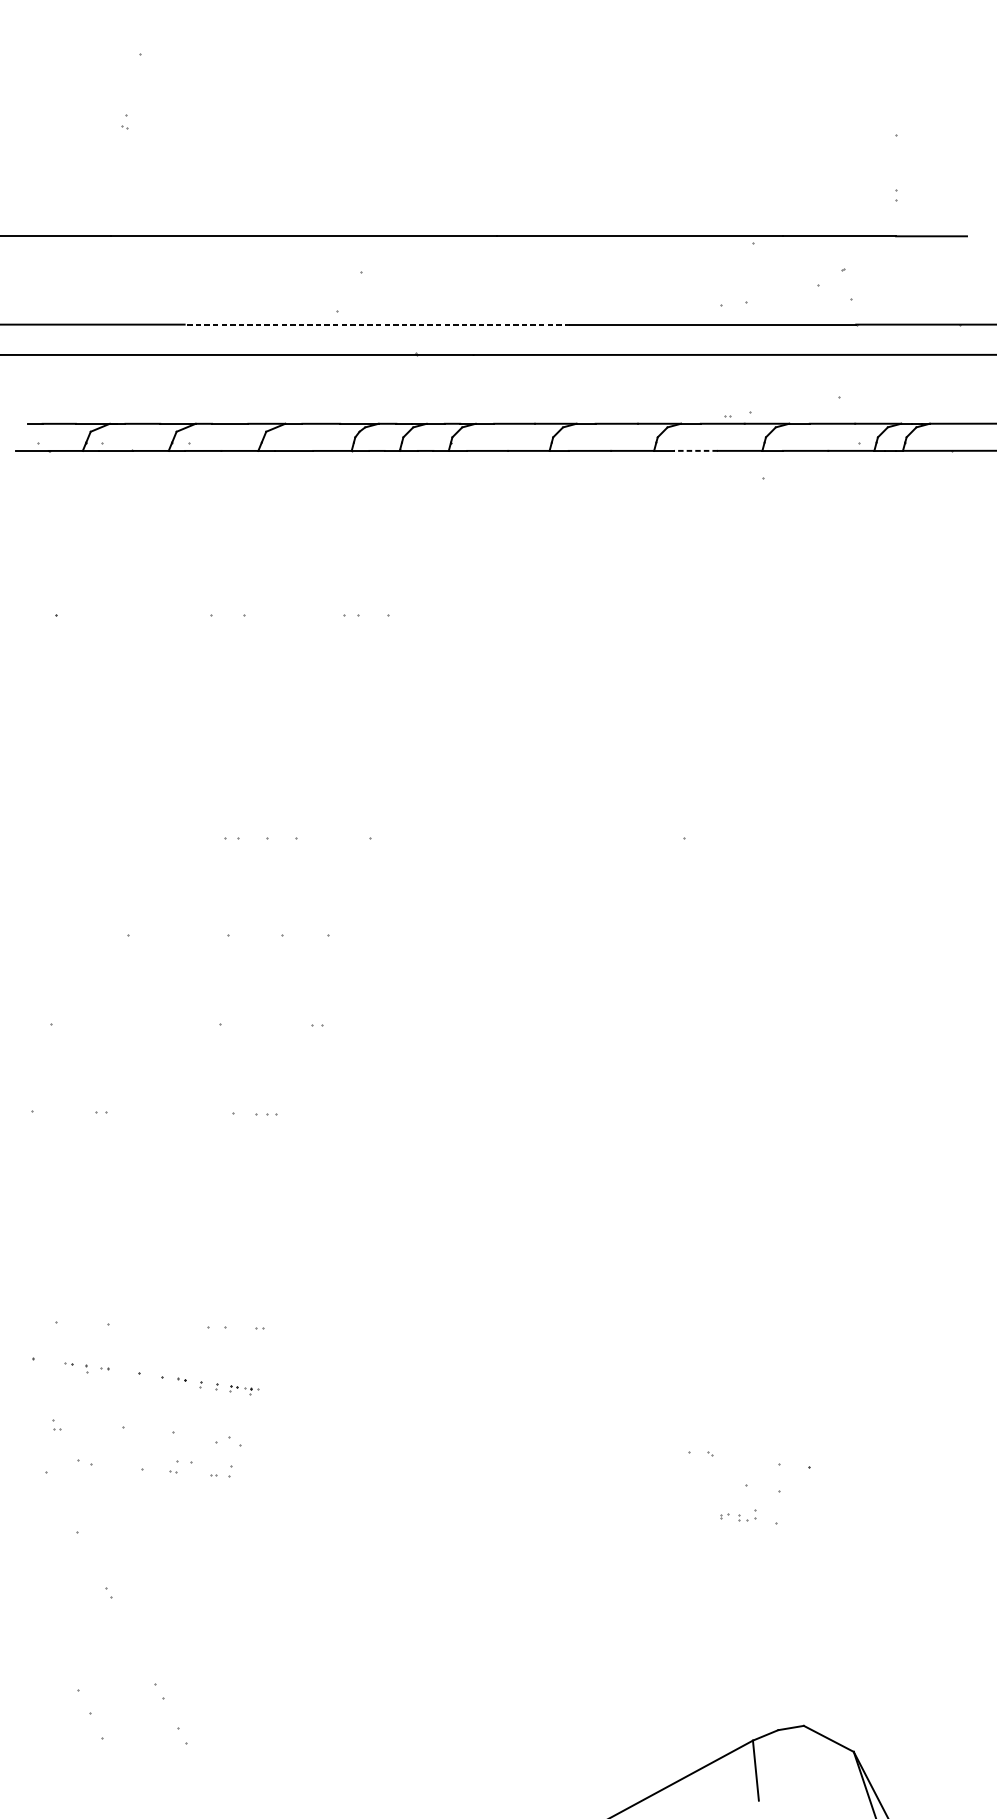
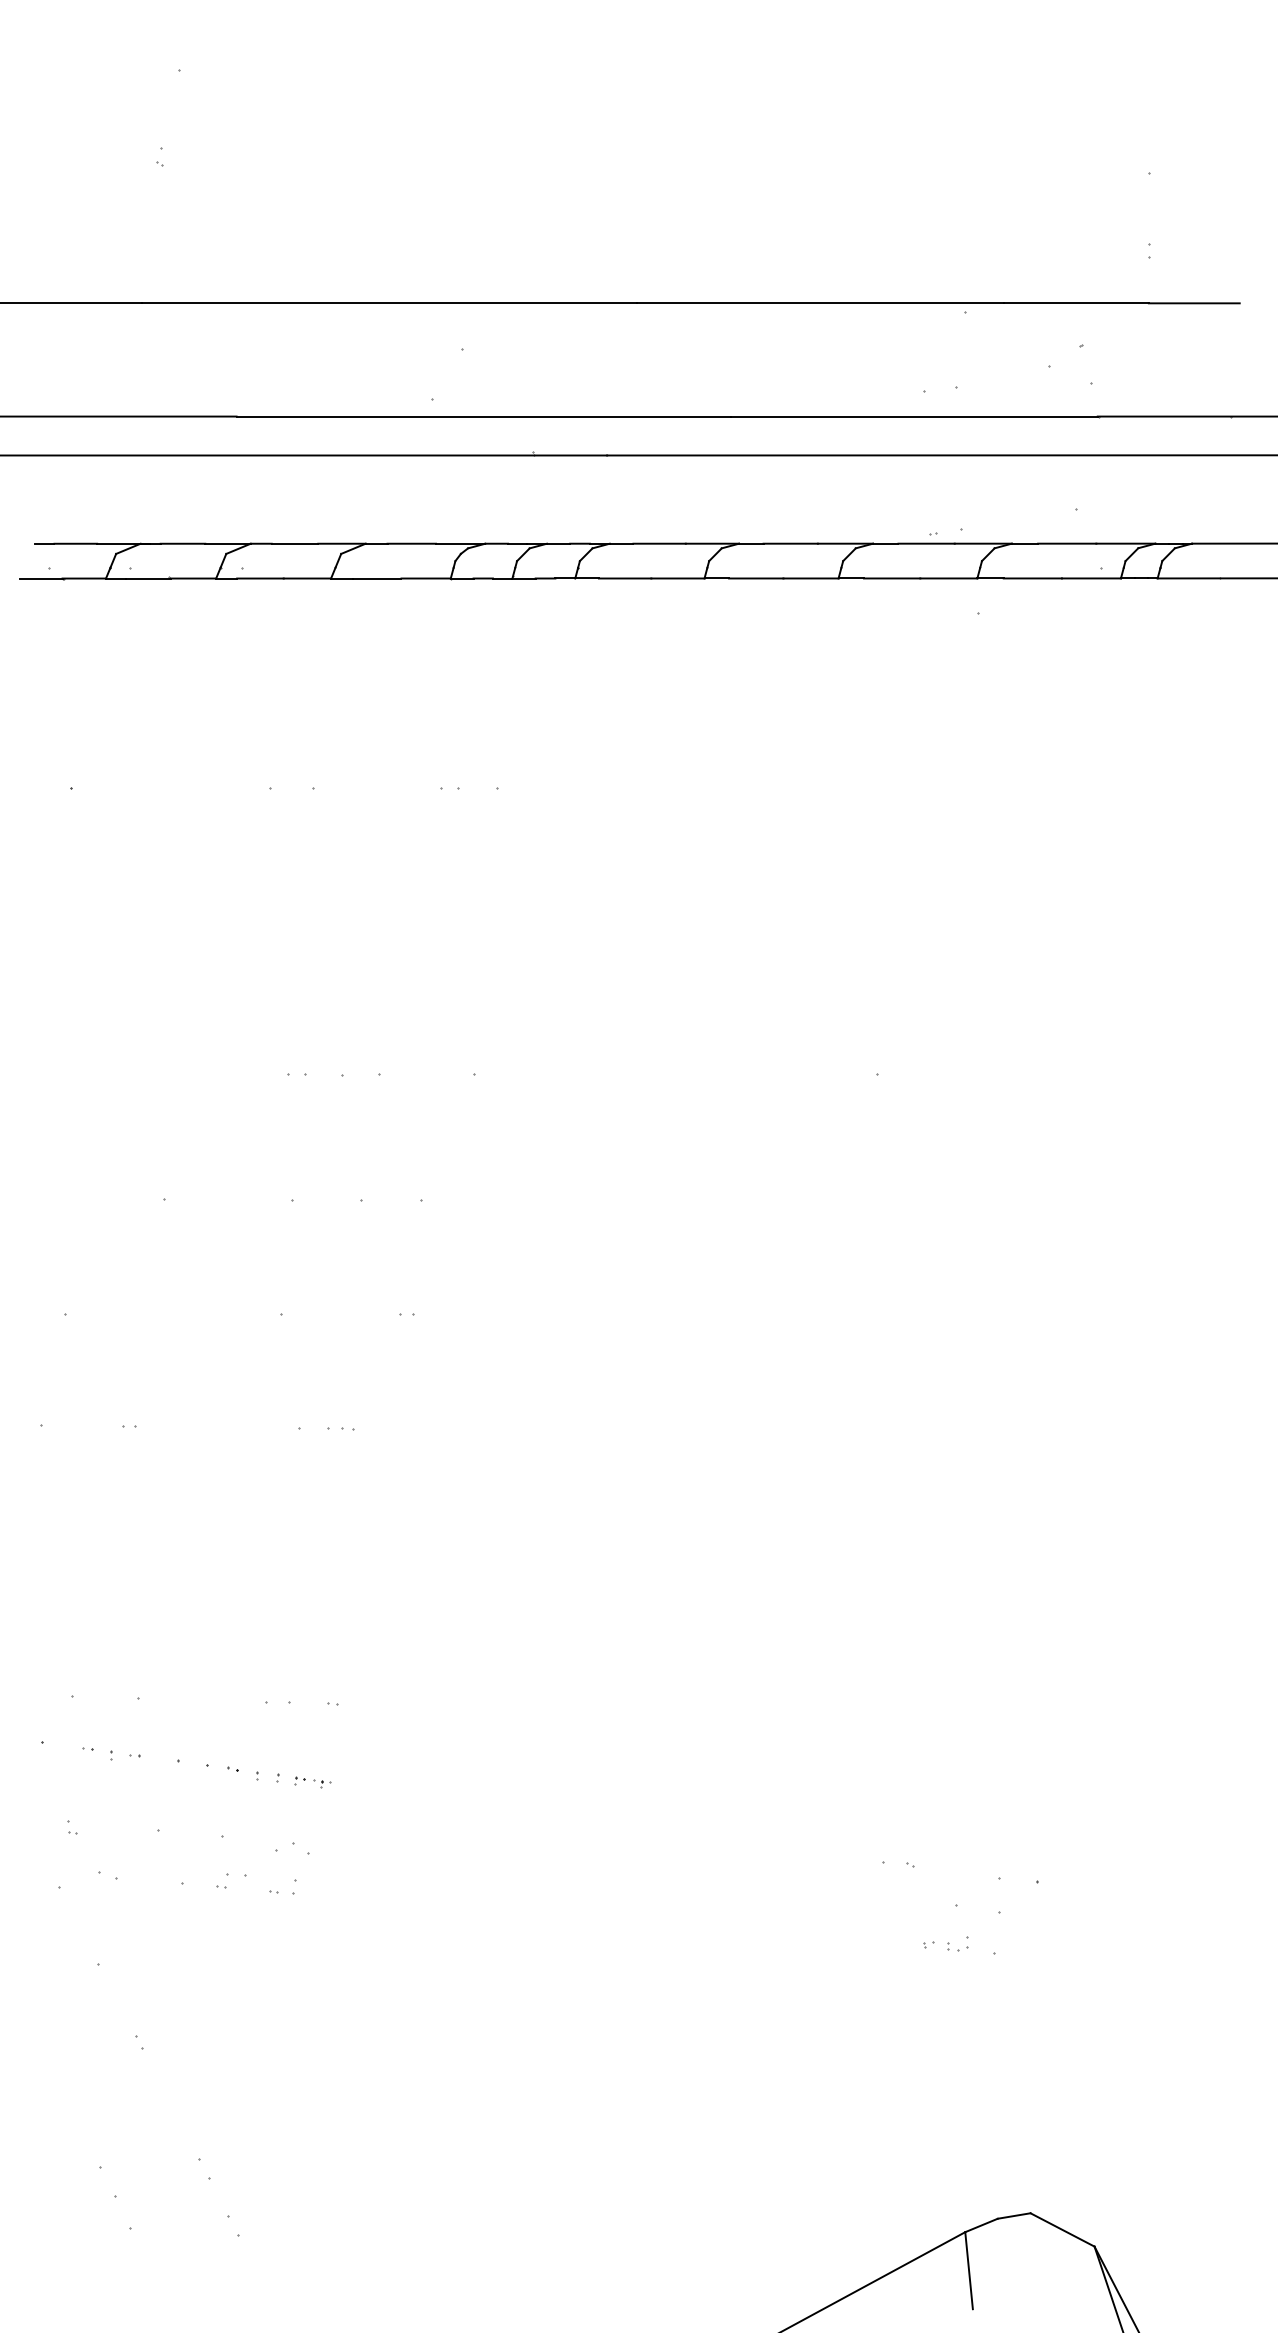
line: (377, 324) -> (483, 416), dashed -> solid
line: (695, 450) -> (891, 578), dashed -> solid

